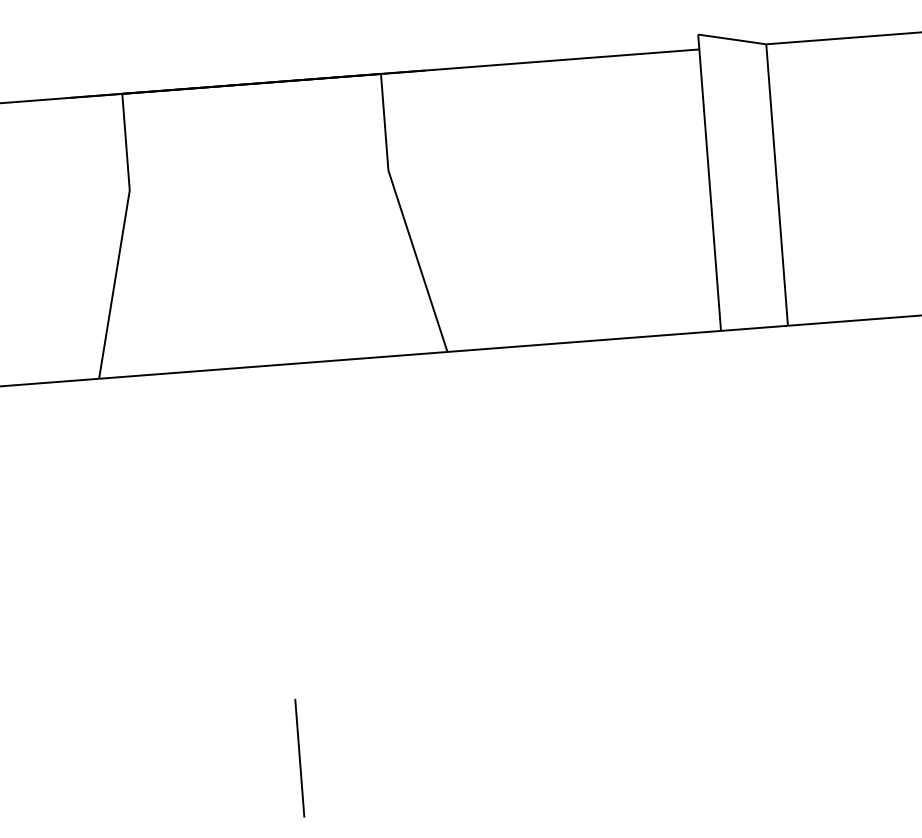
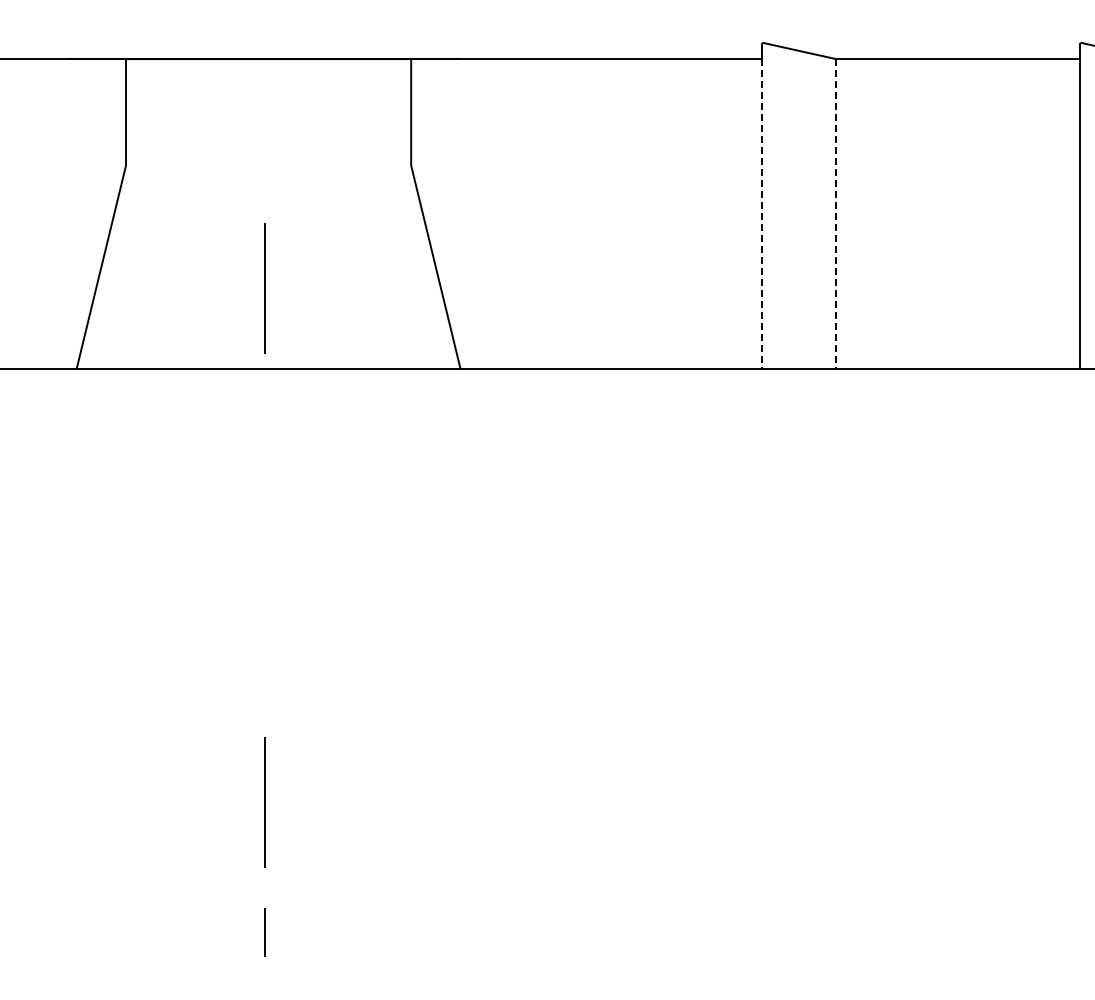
line: (776, 185) -> (835, 214), solid -> dashed
line: (710, 190) -> (762, 214), solid -> dashed
line: (263, 292) -> (264, 288), added

